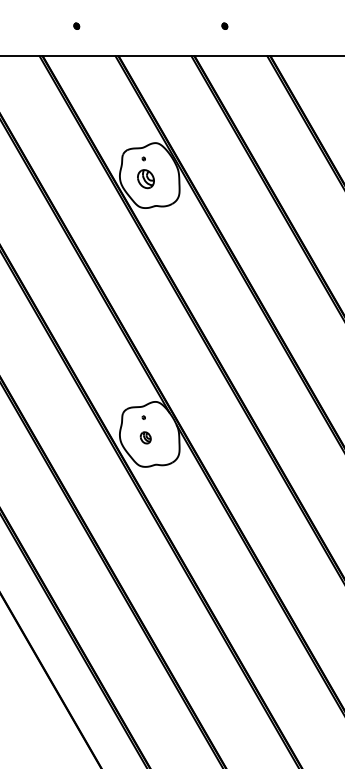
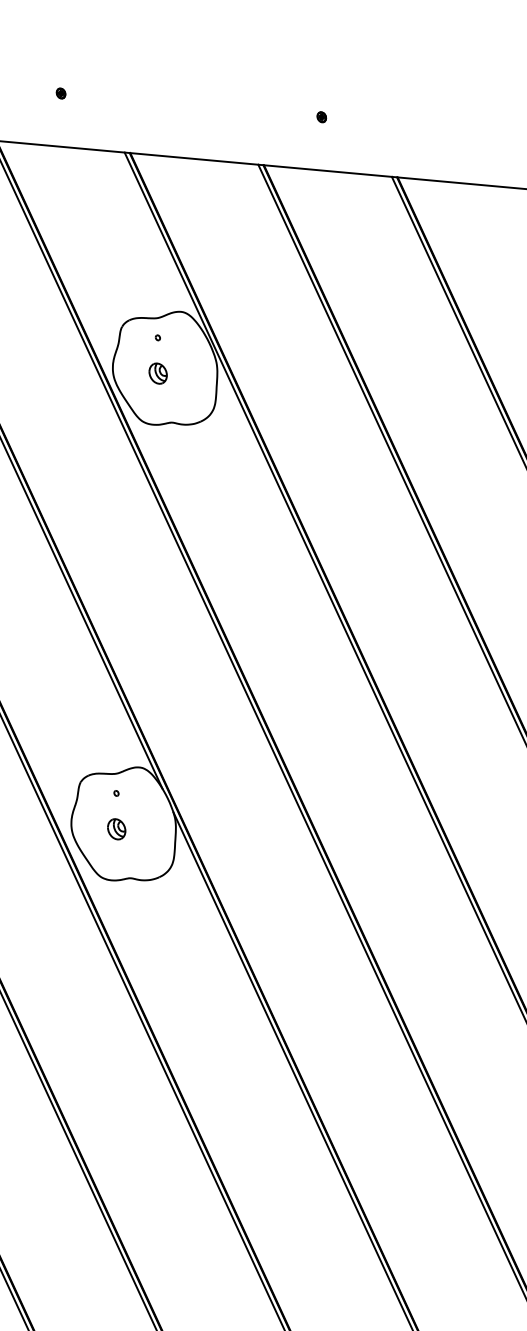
part: (145, 178) -> (157, 372), size x0.62

